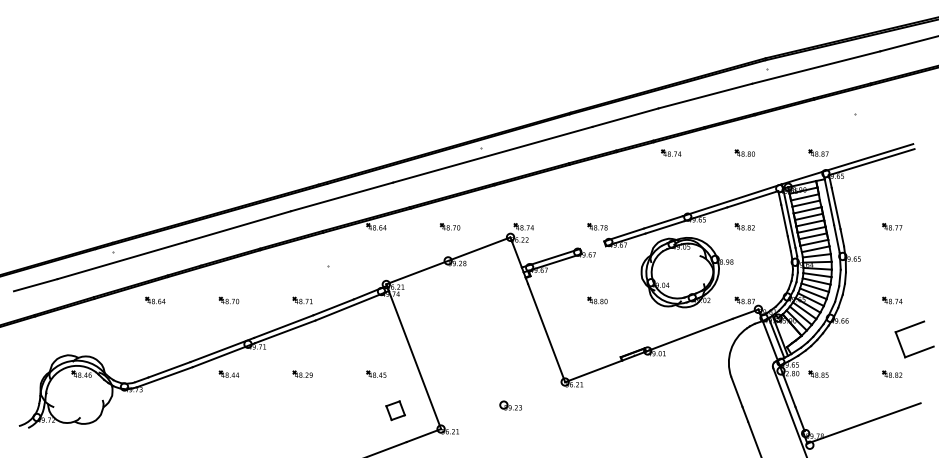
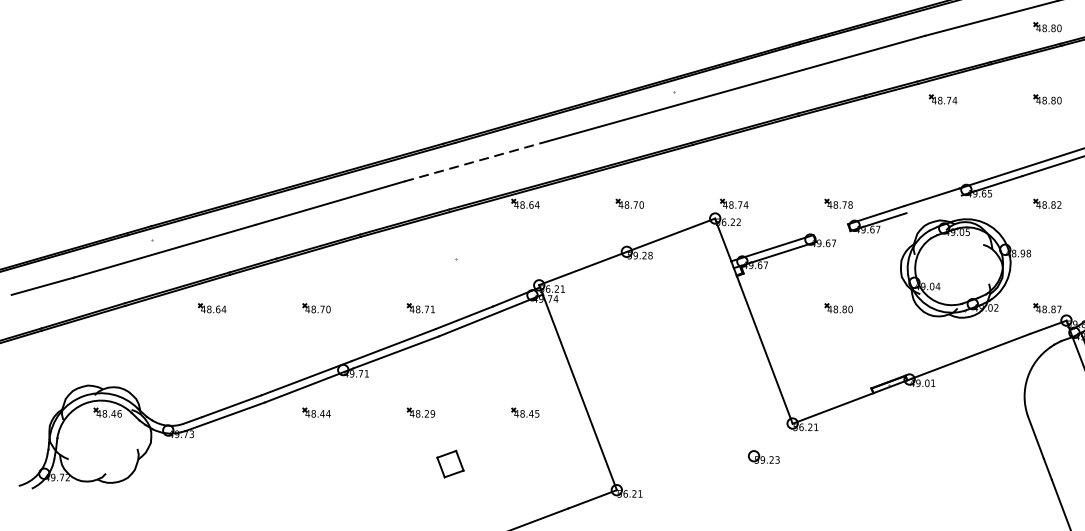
part: (744, 101) -> (1046, 26), added
line: (342, 196) -> (477, 160), solid -> dashed
line: (664, 227) -> (933, 204), removed
part: (510, 405) -> (763, 456), moved
part: (395, 410) -> (450, 463), moved

